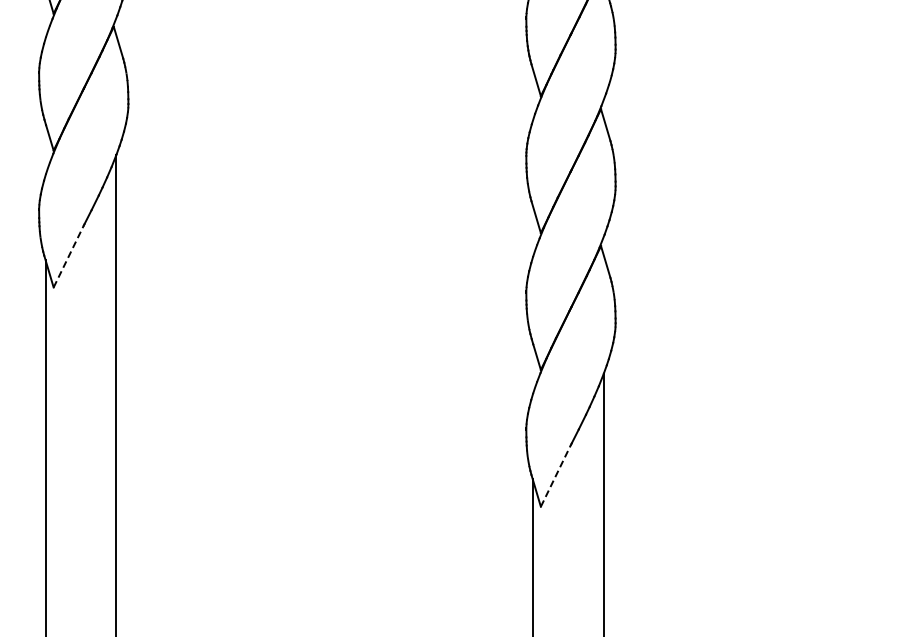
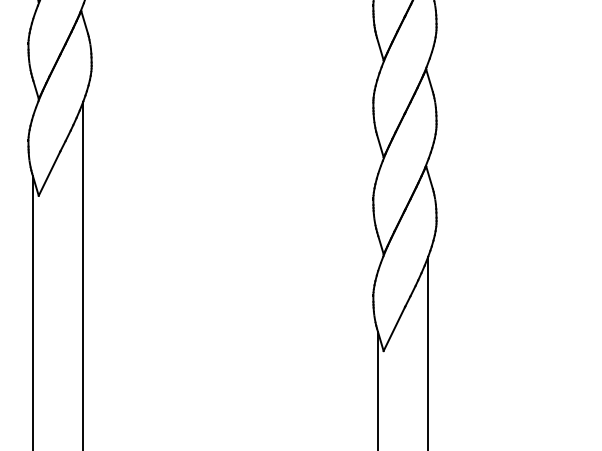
line: (68, 256) -> (49, 173), dashed -> solid
line: (556, 475) -> (394, 328), dashed -> solid

